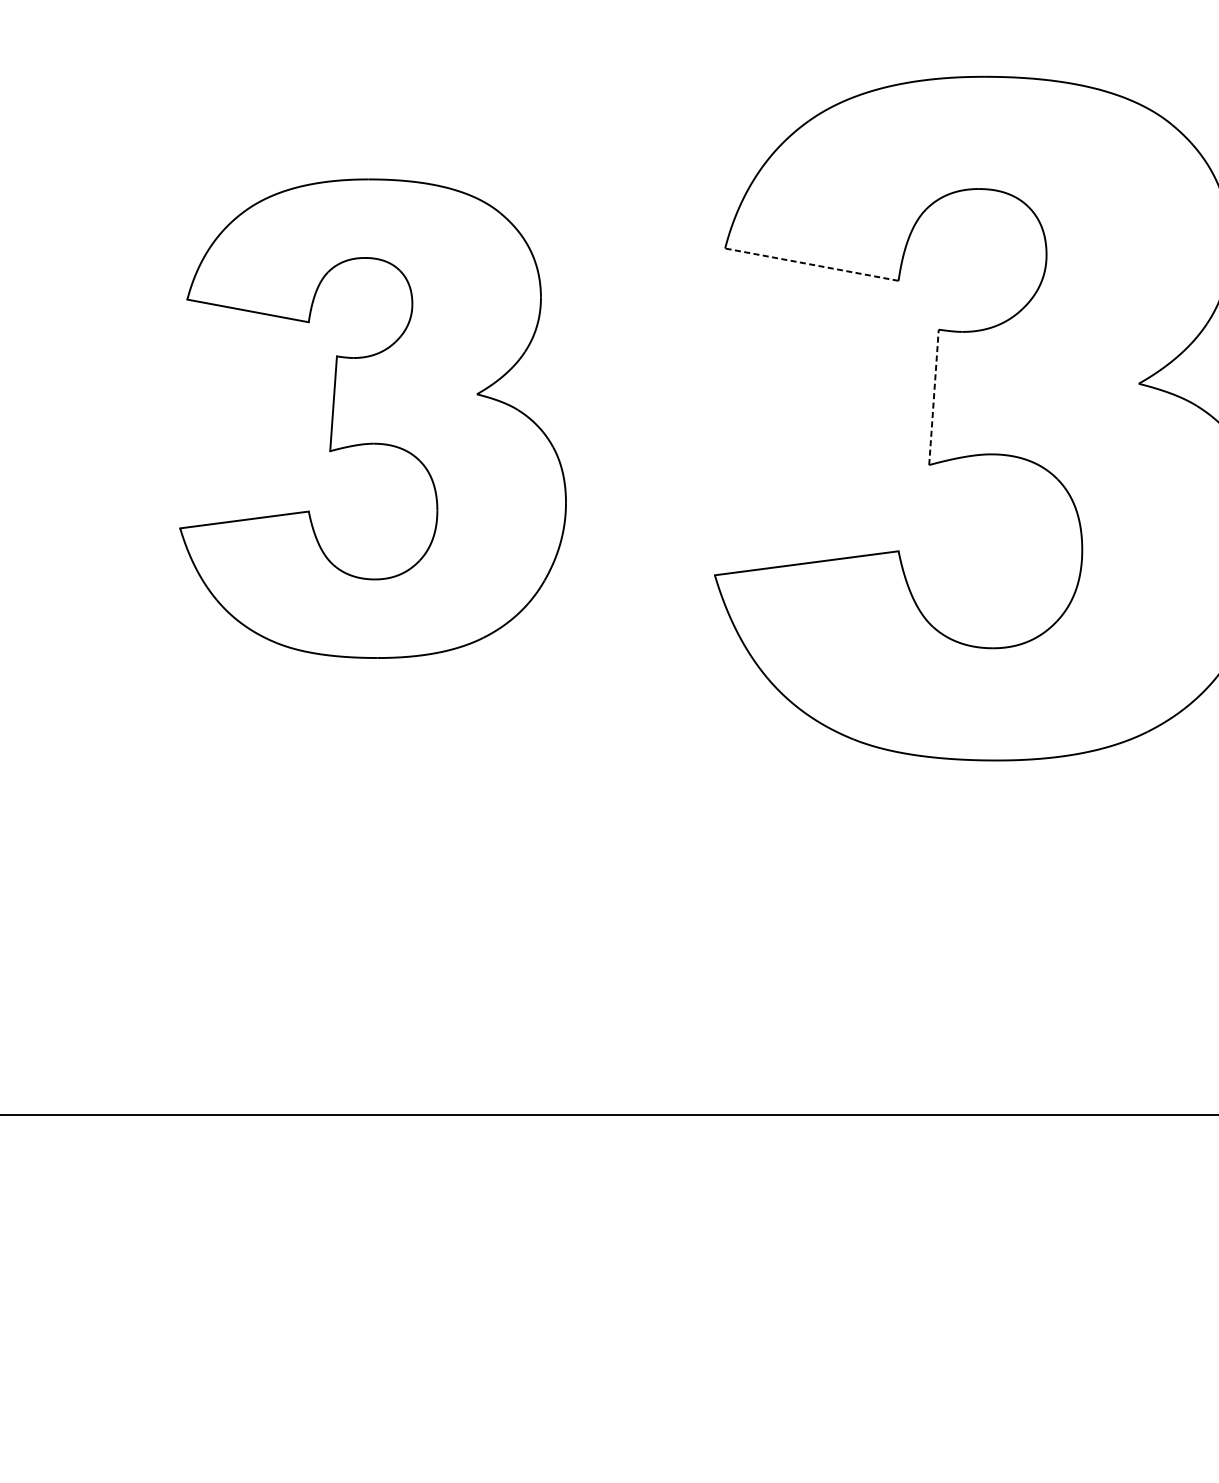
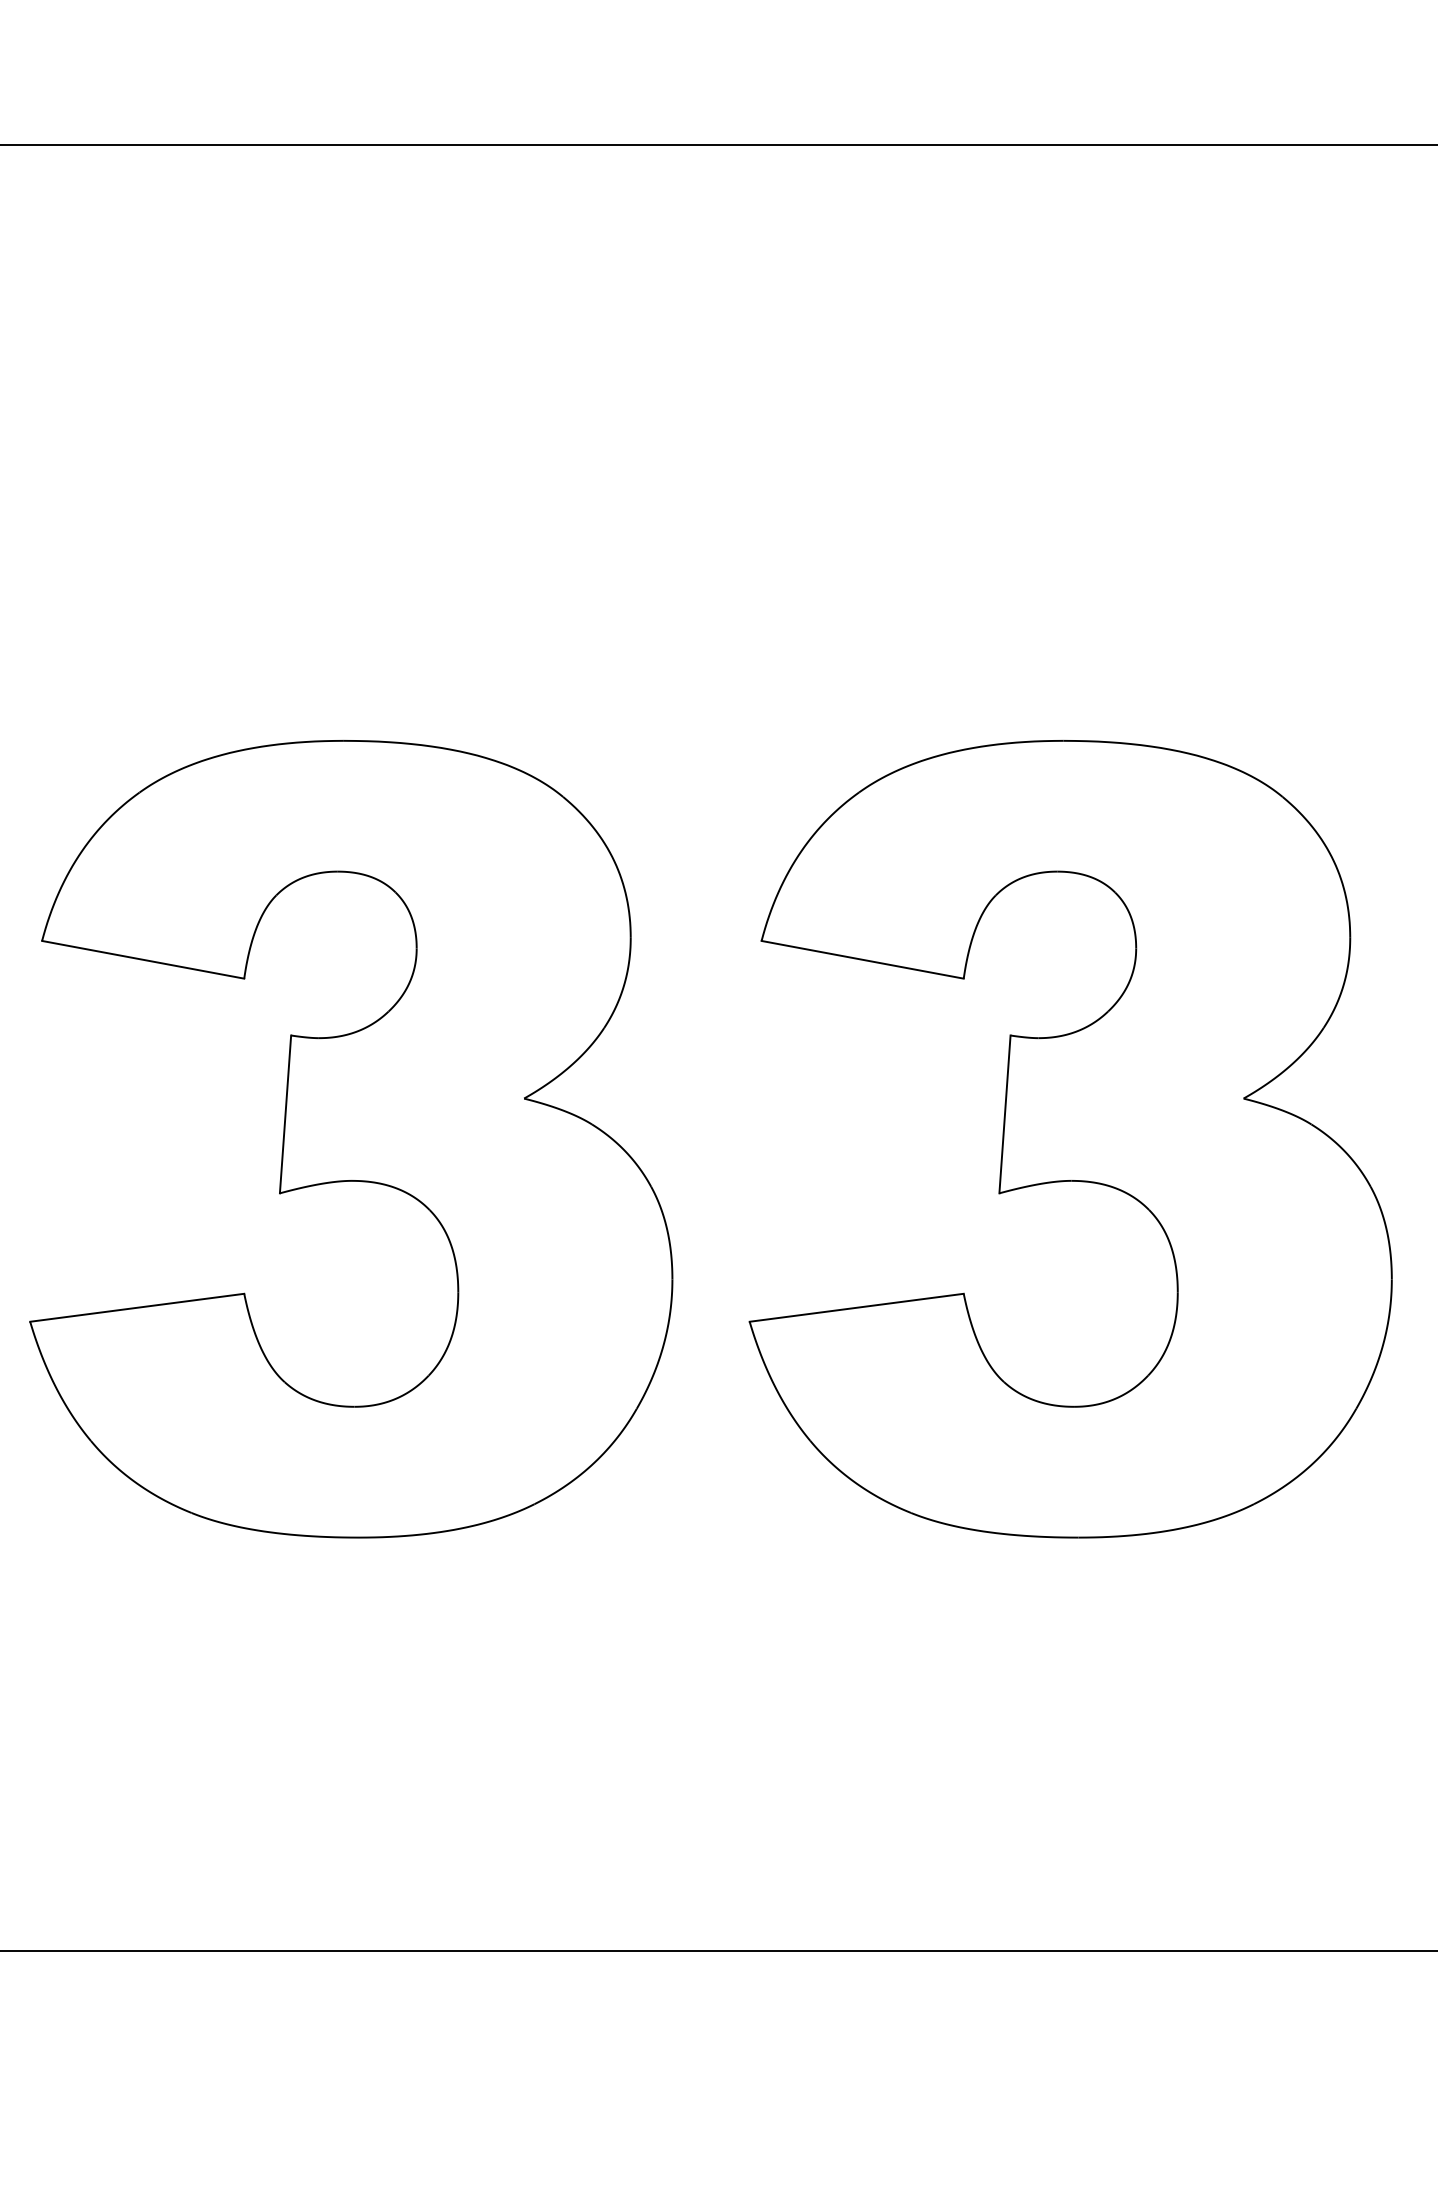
line: (811, 264) -> (862, 959), dashed -> solid
line: (934, 396) -> (1005, 1113), dashed -> solid
part: (373, 418) -> (351, 1139), size x1.43

